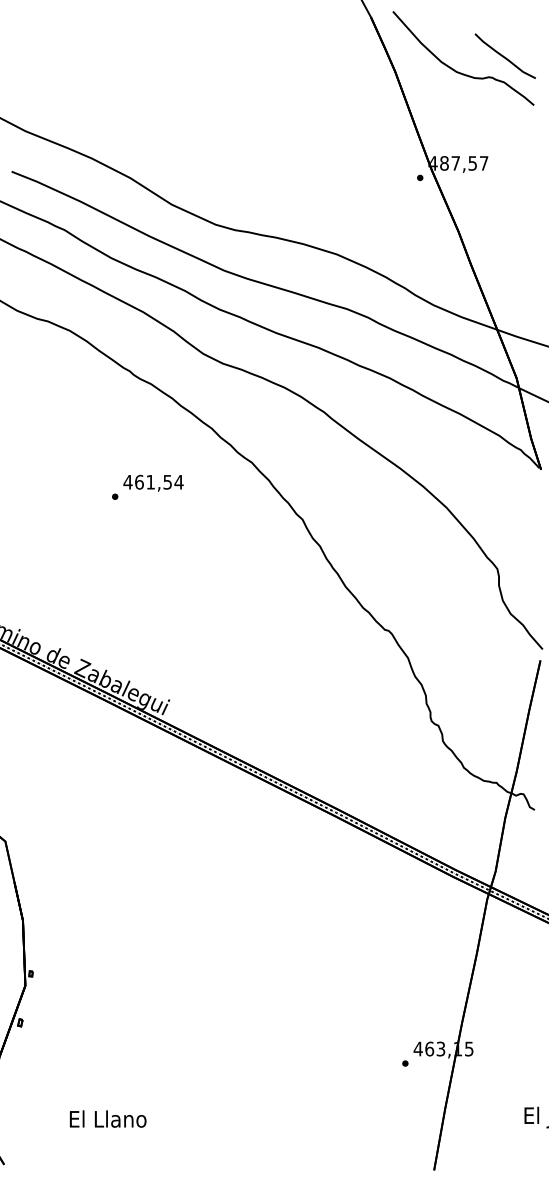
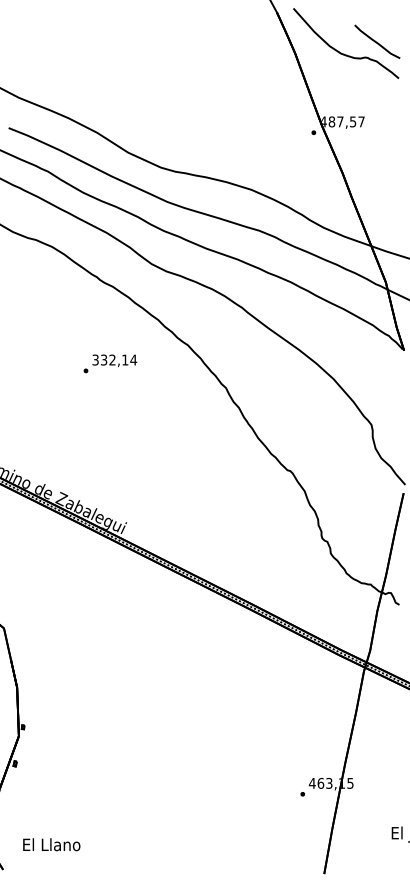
text: (147, 481) -> (110, 359), 461,54 -> 332,14
text: (107, 1118) -> (51, 844), moved

